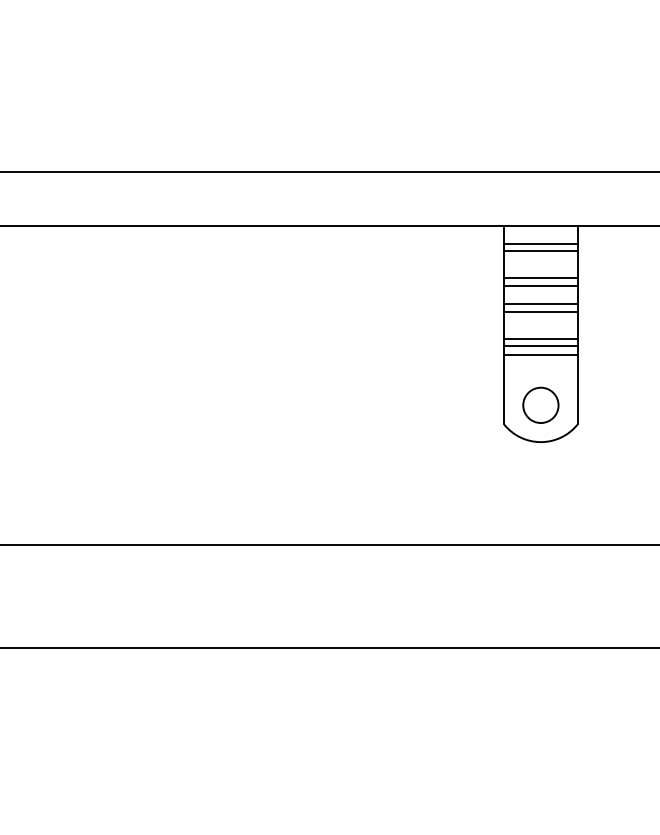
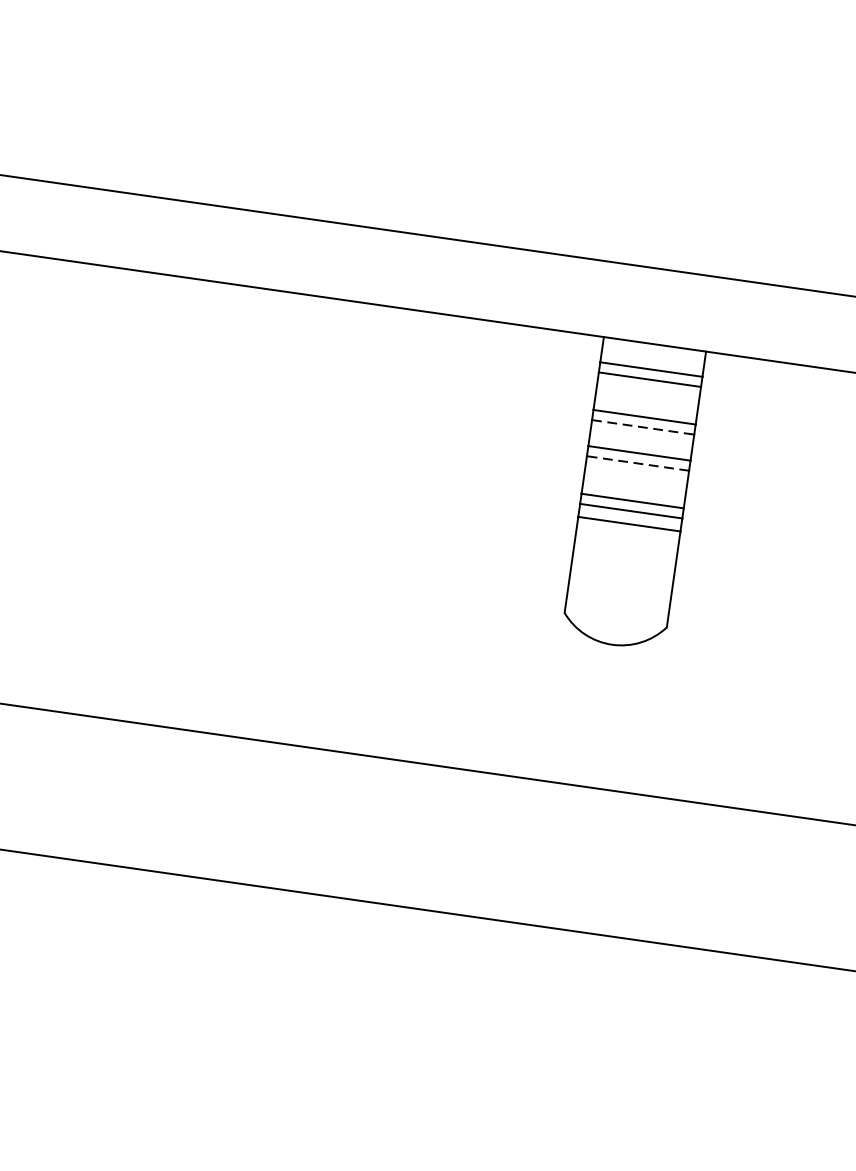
line: (540, 285) -> (642, 426), solid -> dashed
line: (540, 311) -> (637, 463), solid -> dashed
circle: (540, 404) -> (619, 592), removed

